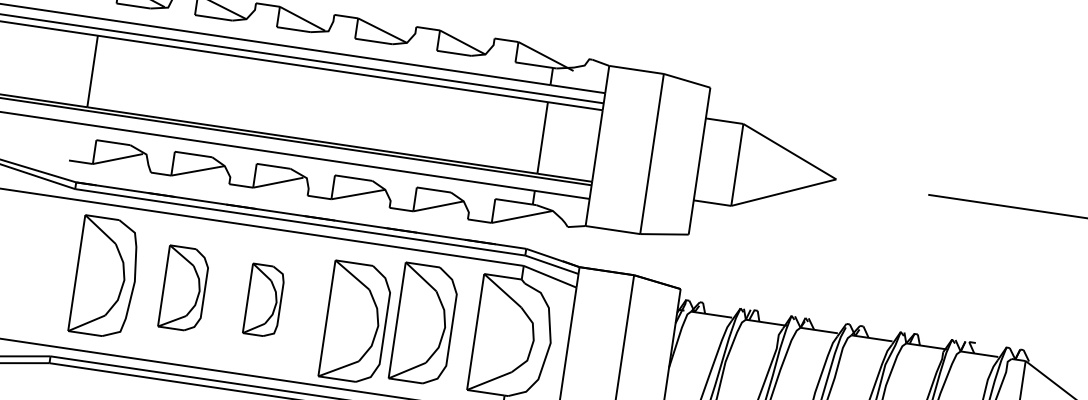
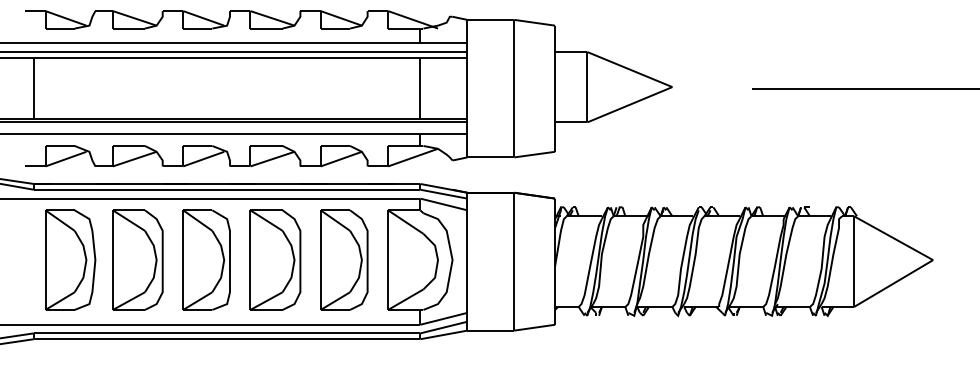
part: (183, 288) -> (137, 259), size x1.43
part: (264, 300) -> (206, 259), size x1.67
part: (356, 321) -> (275, 259), moved

